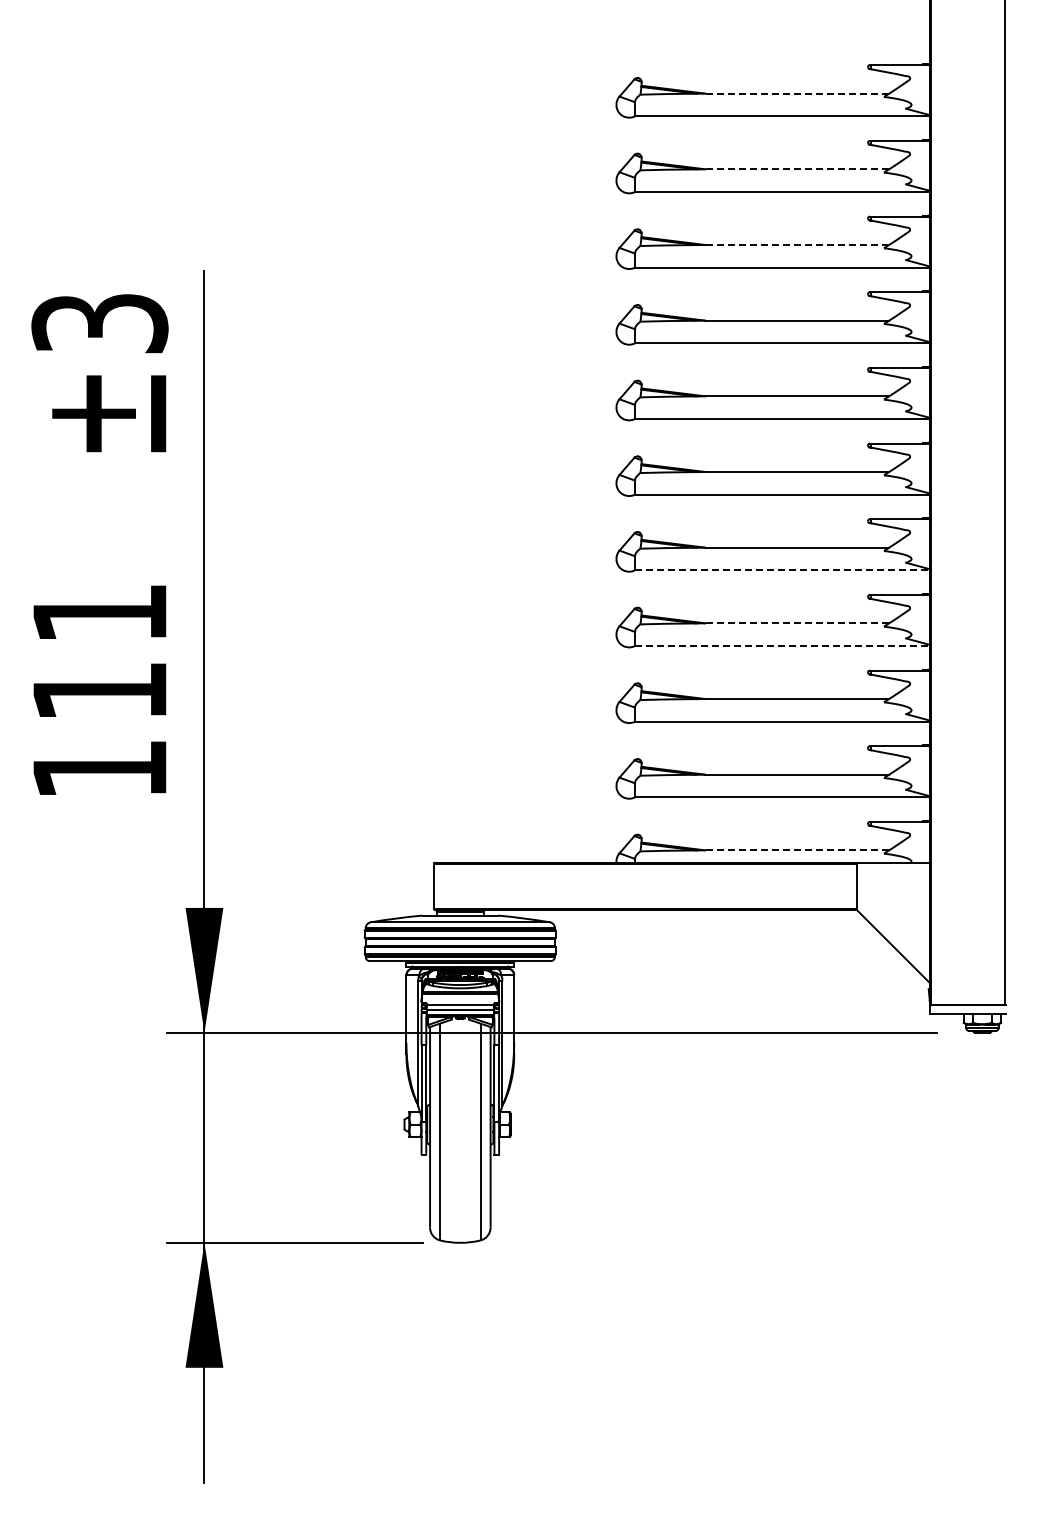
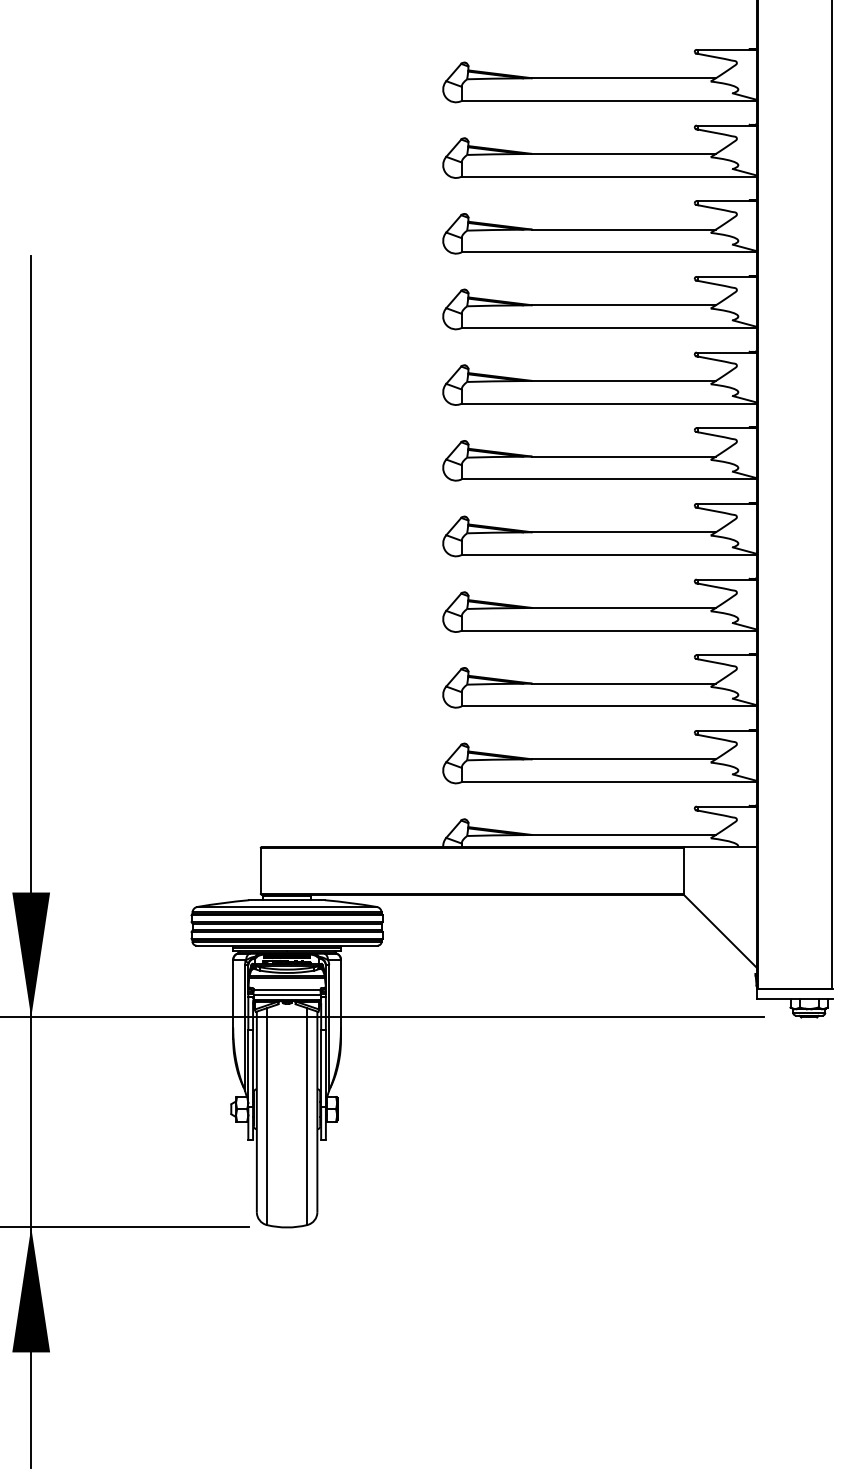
line: (796, 93) -> (623, 78), dashed -> solid
line: (796, 169) -> (623, 154), dashed -> solid
line: (796, 244) -> (623, 229), dashed -> solid
line: (782, 570) -> (609, 555), dashed -> solid
line: (796, 623) -> (623, 608), dashed -> solid
line: (782, 646) -> (609, 631), dashed -> solid
line: (796, 850) -> (623, 835), dashed -> solid

